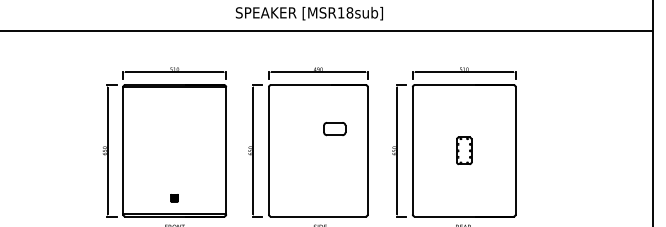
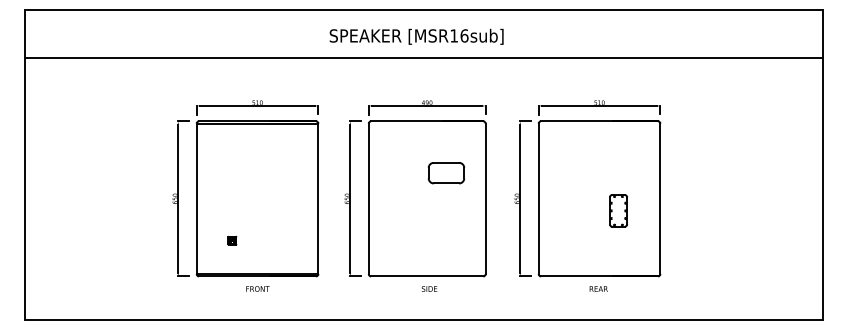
text: (349, 12) -> (464, 35), [MSR18sub] -> [MSR16sub]
part: (334, 128) -> (446, 172), size x1.4
part: (464, 150) -> (618, 210), moved
part: (174, 197) -> (232, 240), moved

